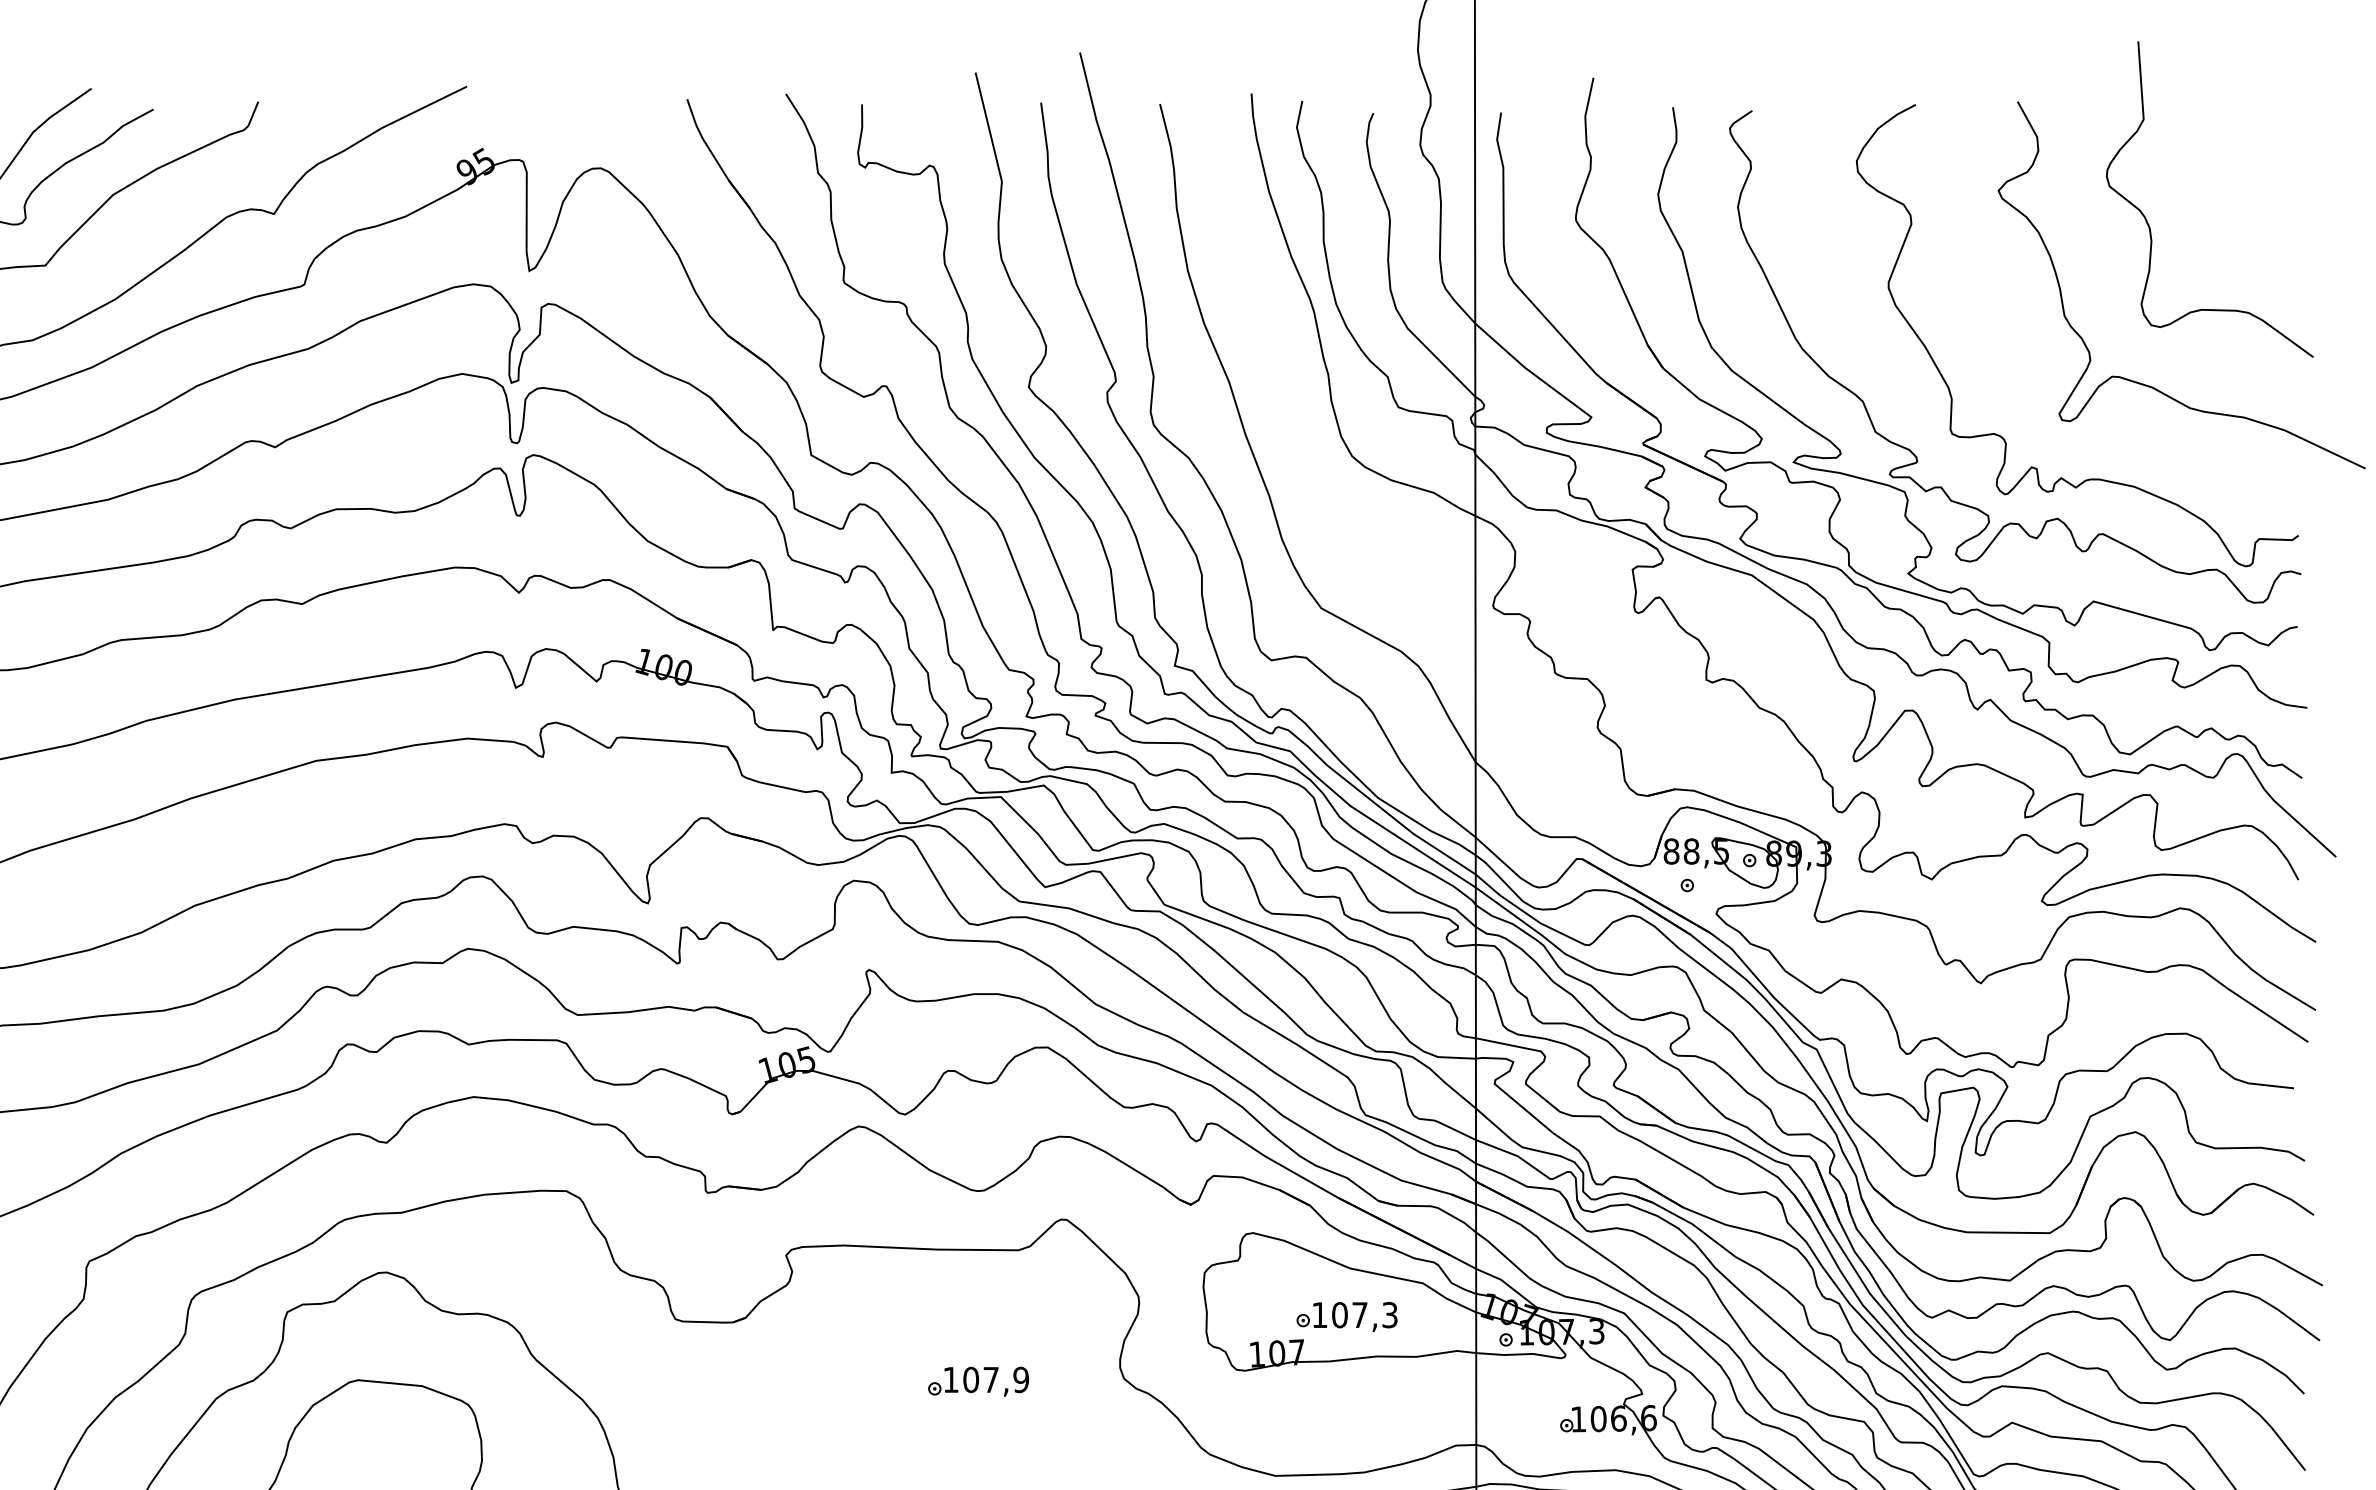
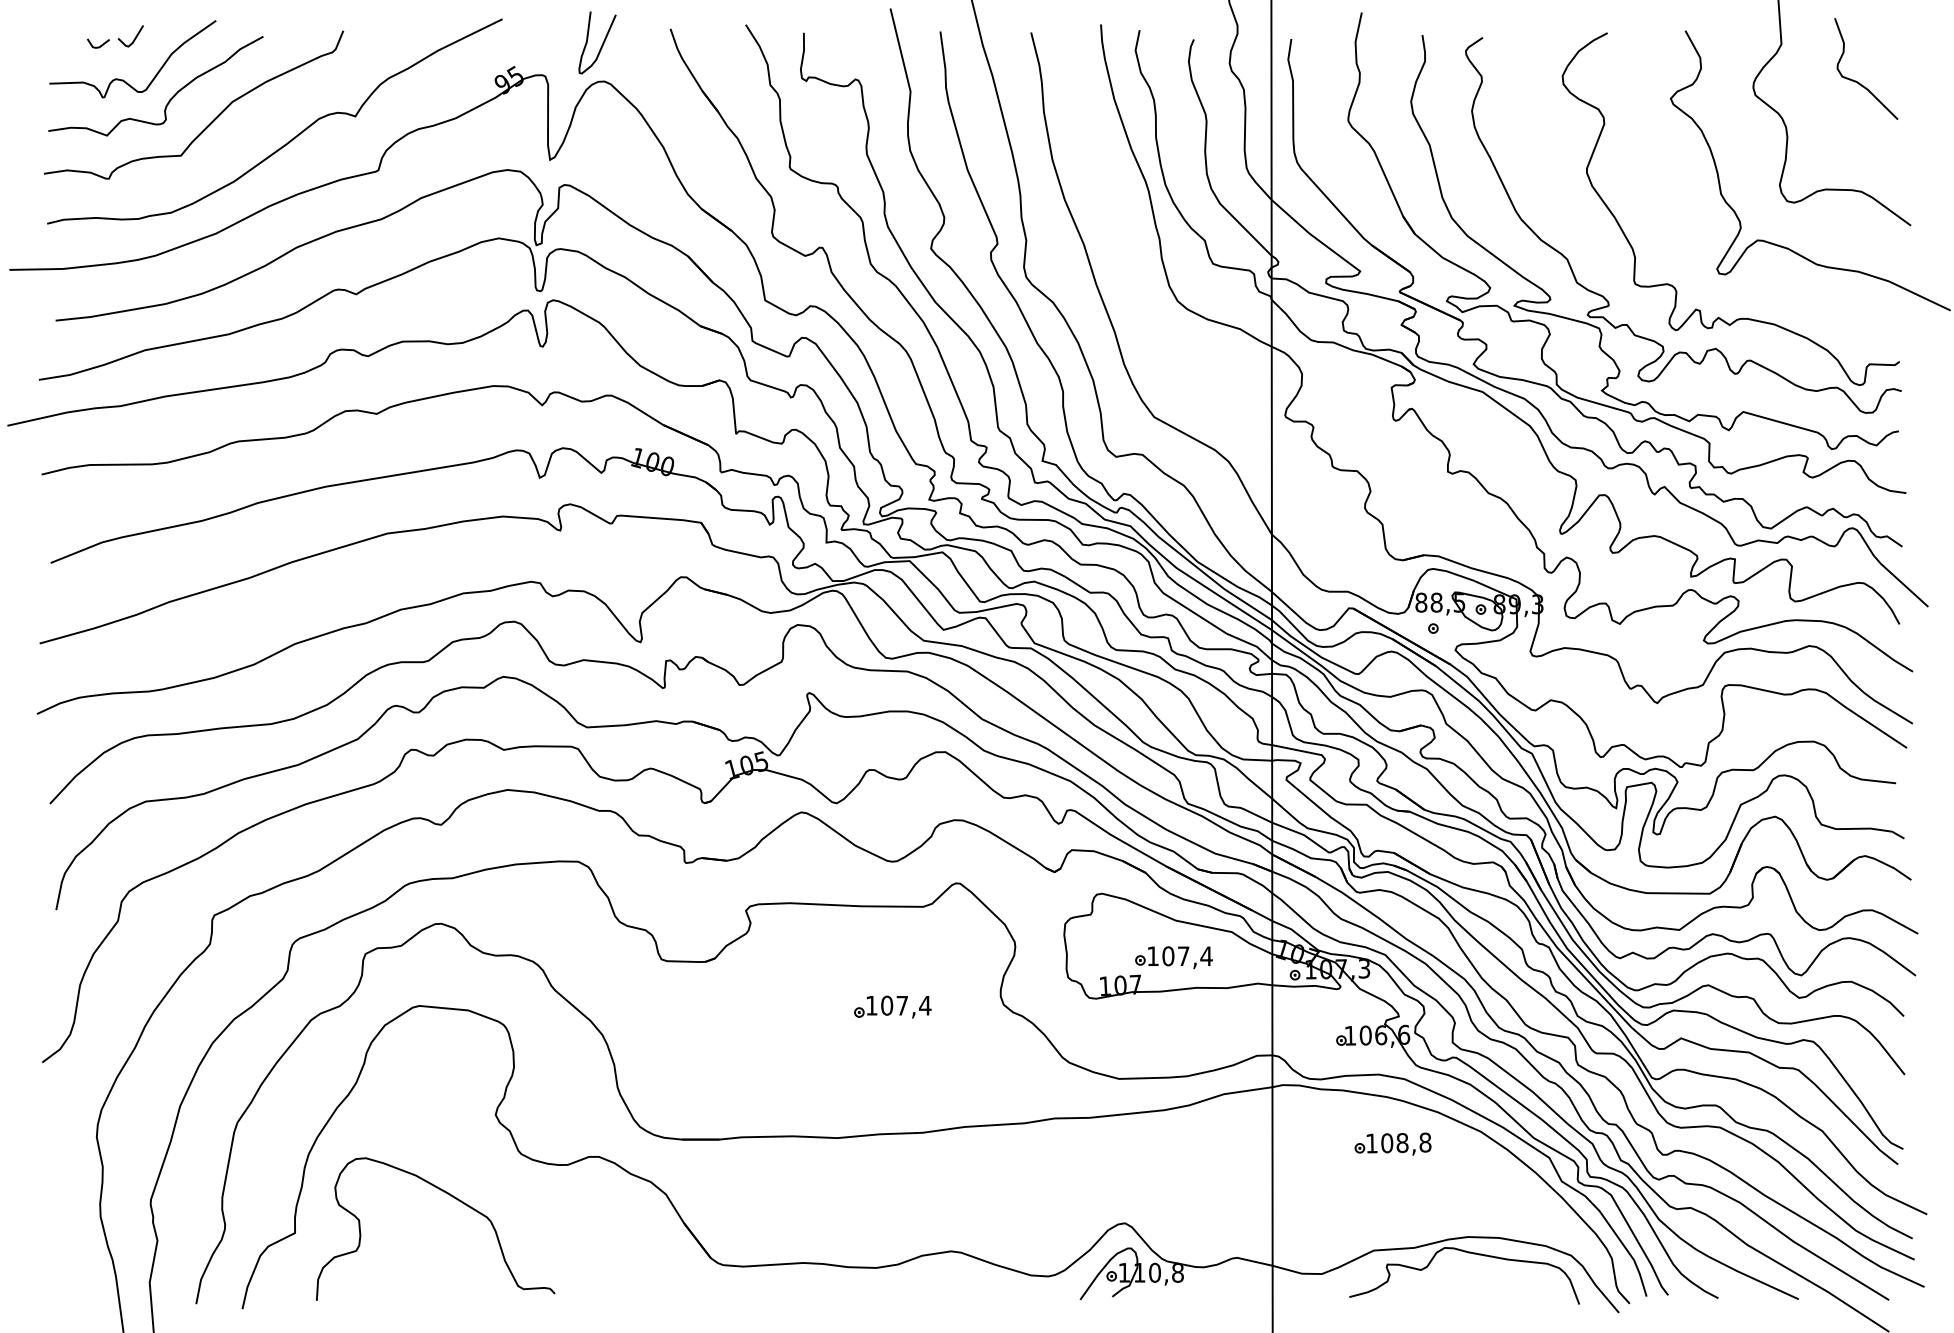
curve: (598, 117) -> (602, 42), added
curve: (2242, 166) -> (1856, 80), added
text: (1389, 1315) -> (1206, 956), 107,3 -> 107,4
text: (1021, 1379) -> (925, 1005), 107,9 -> 107,4

